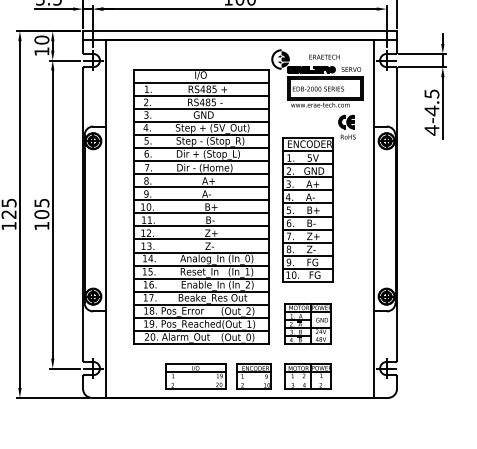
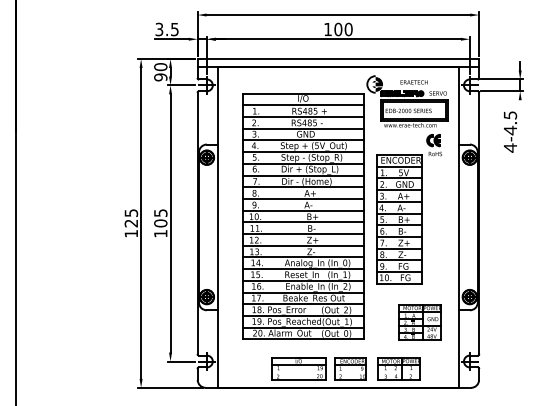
text: (41, 51) -> (160, 77), 10 -> 90
line: (443, 107) -> (520, 127), removed
part: (307, 323) -> (419, 322), moved

